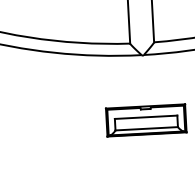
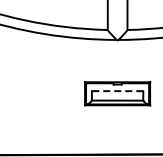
line: (146, 117) -> (117, 91), solid -> dashed

